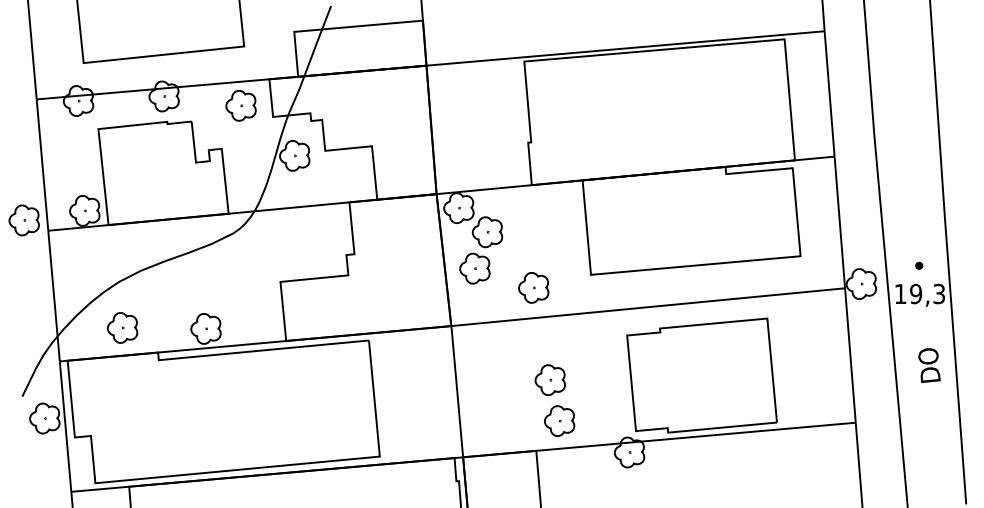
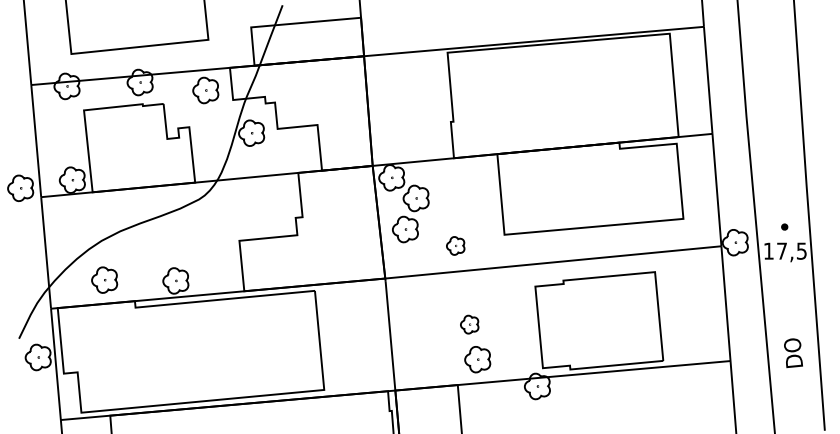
part: (533, 287) -> (455, 245), size x0.7
text: (927, 293) -> (791, 250), 19,3 -> 17,5
text: (929, 365) -> (793, 353), moved
part: (549, 379) -> (469, 324), size x0.7

